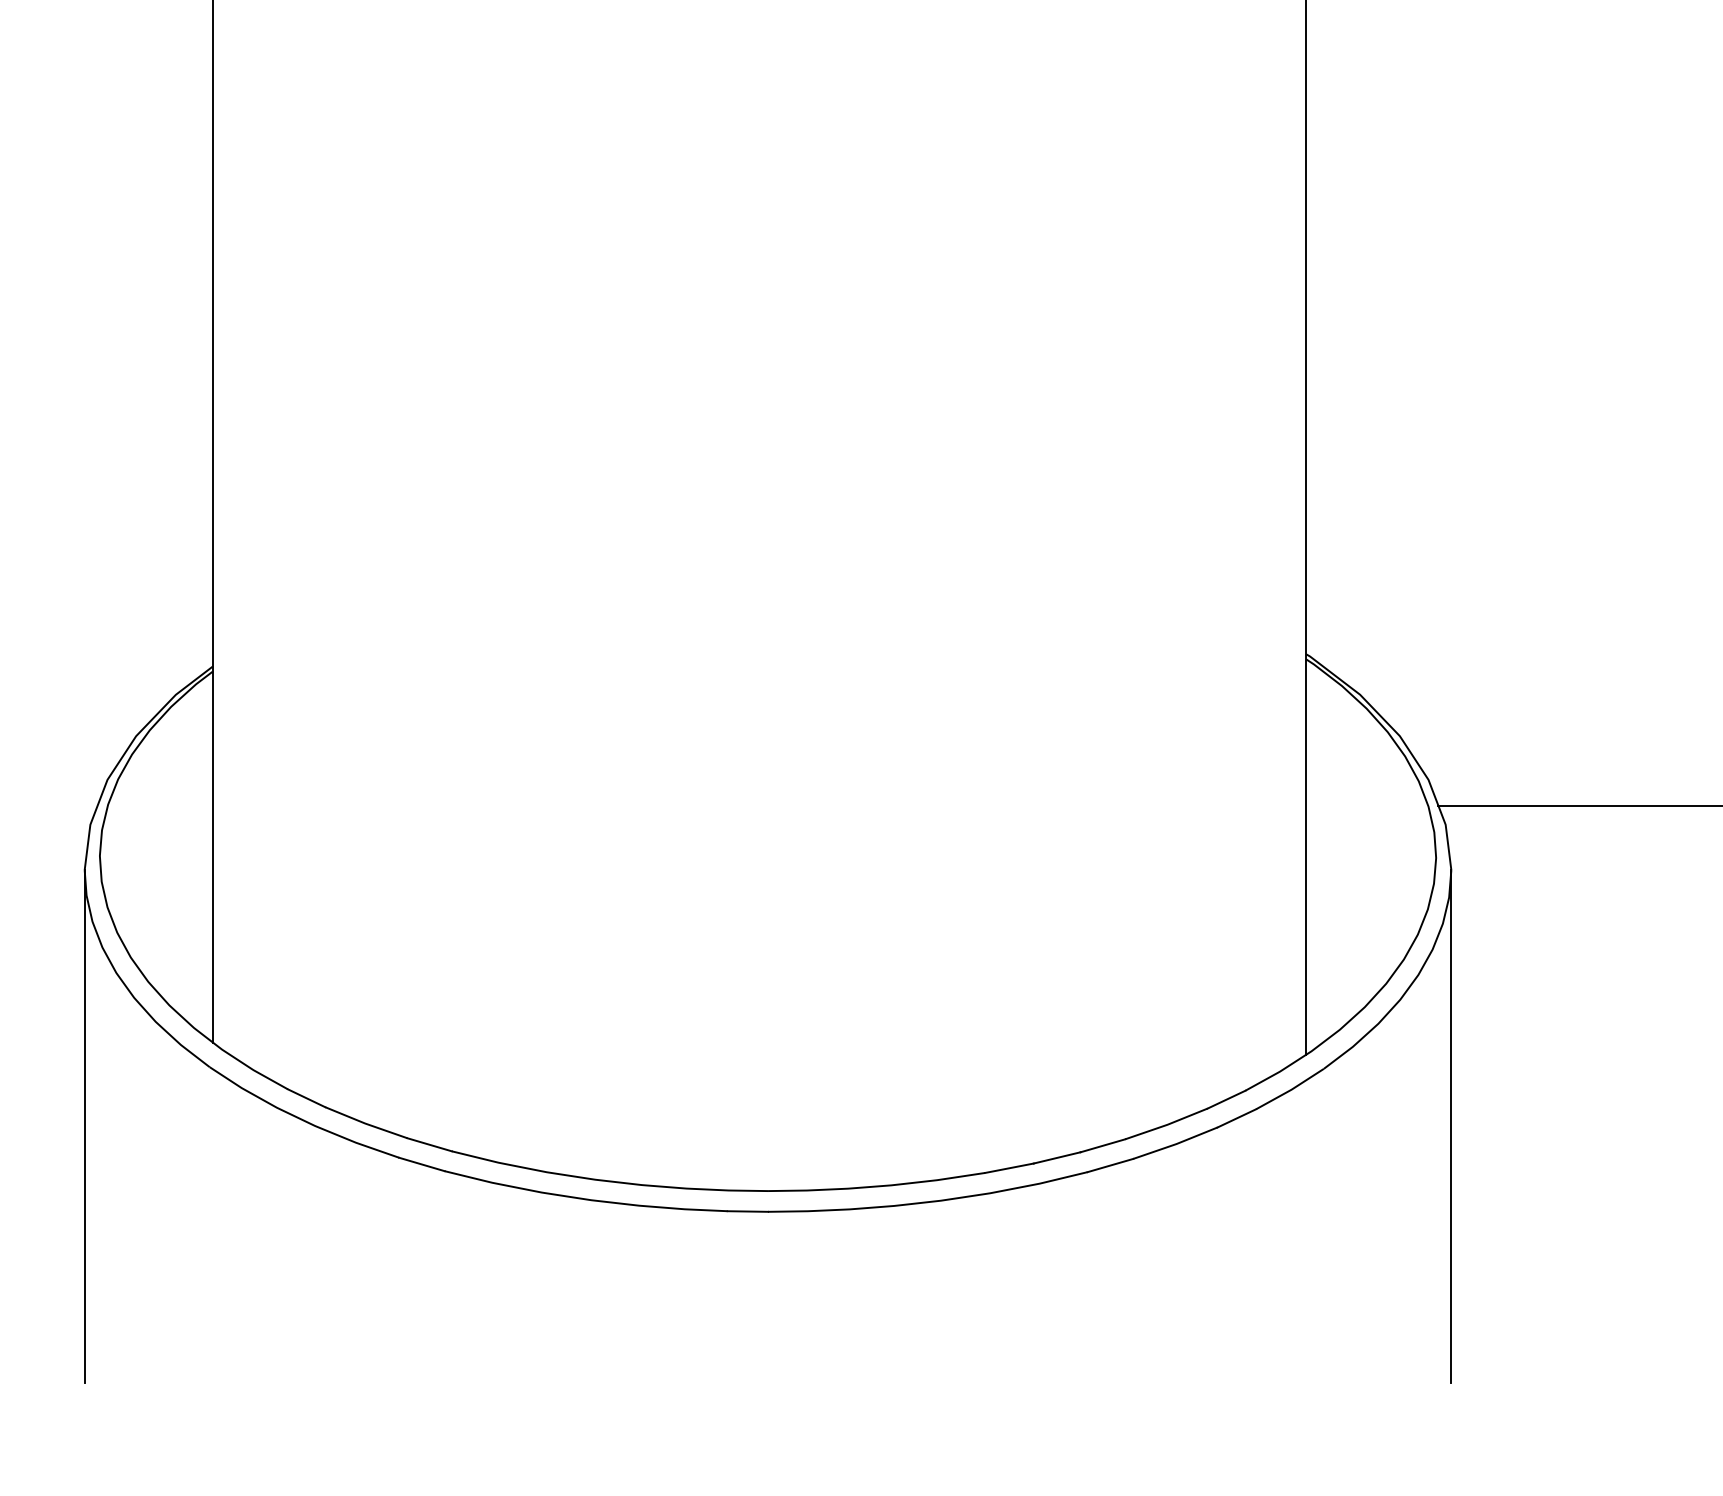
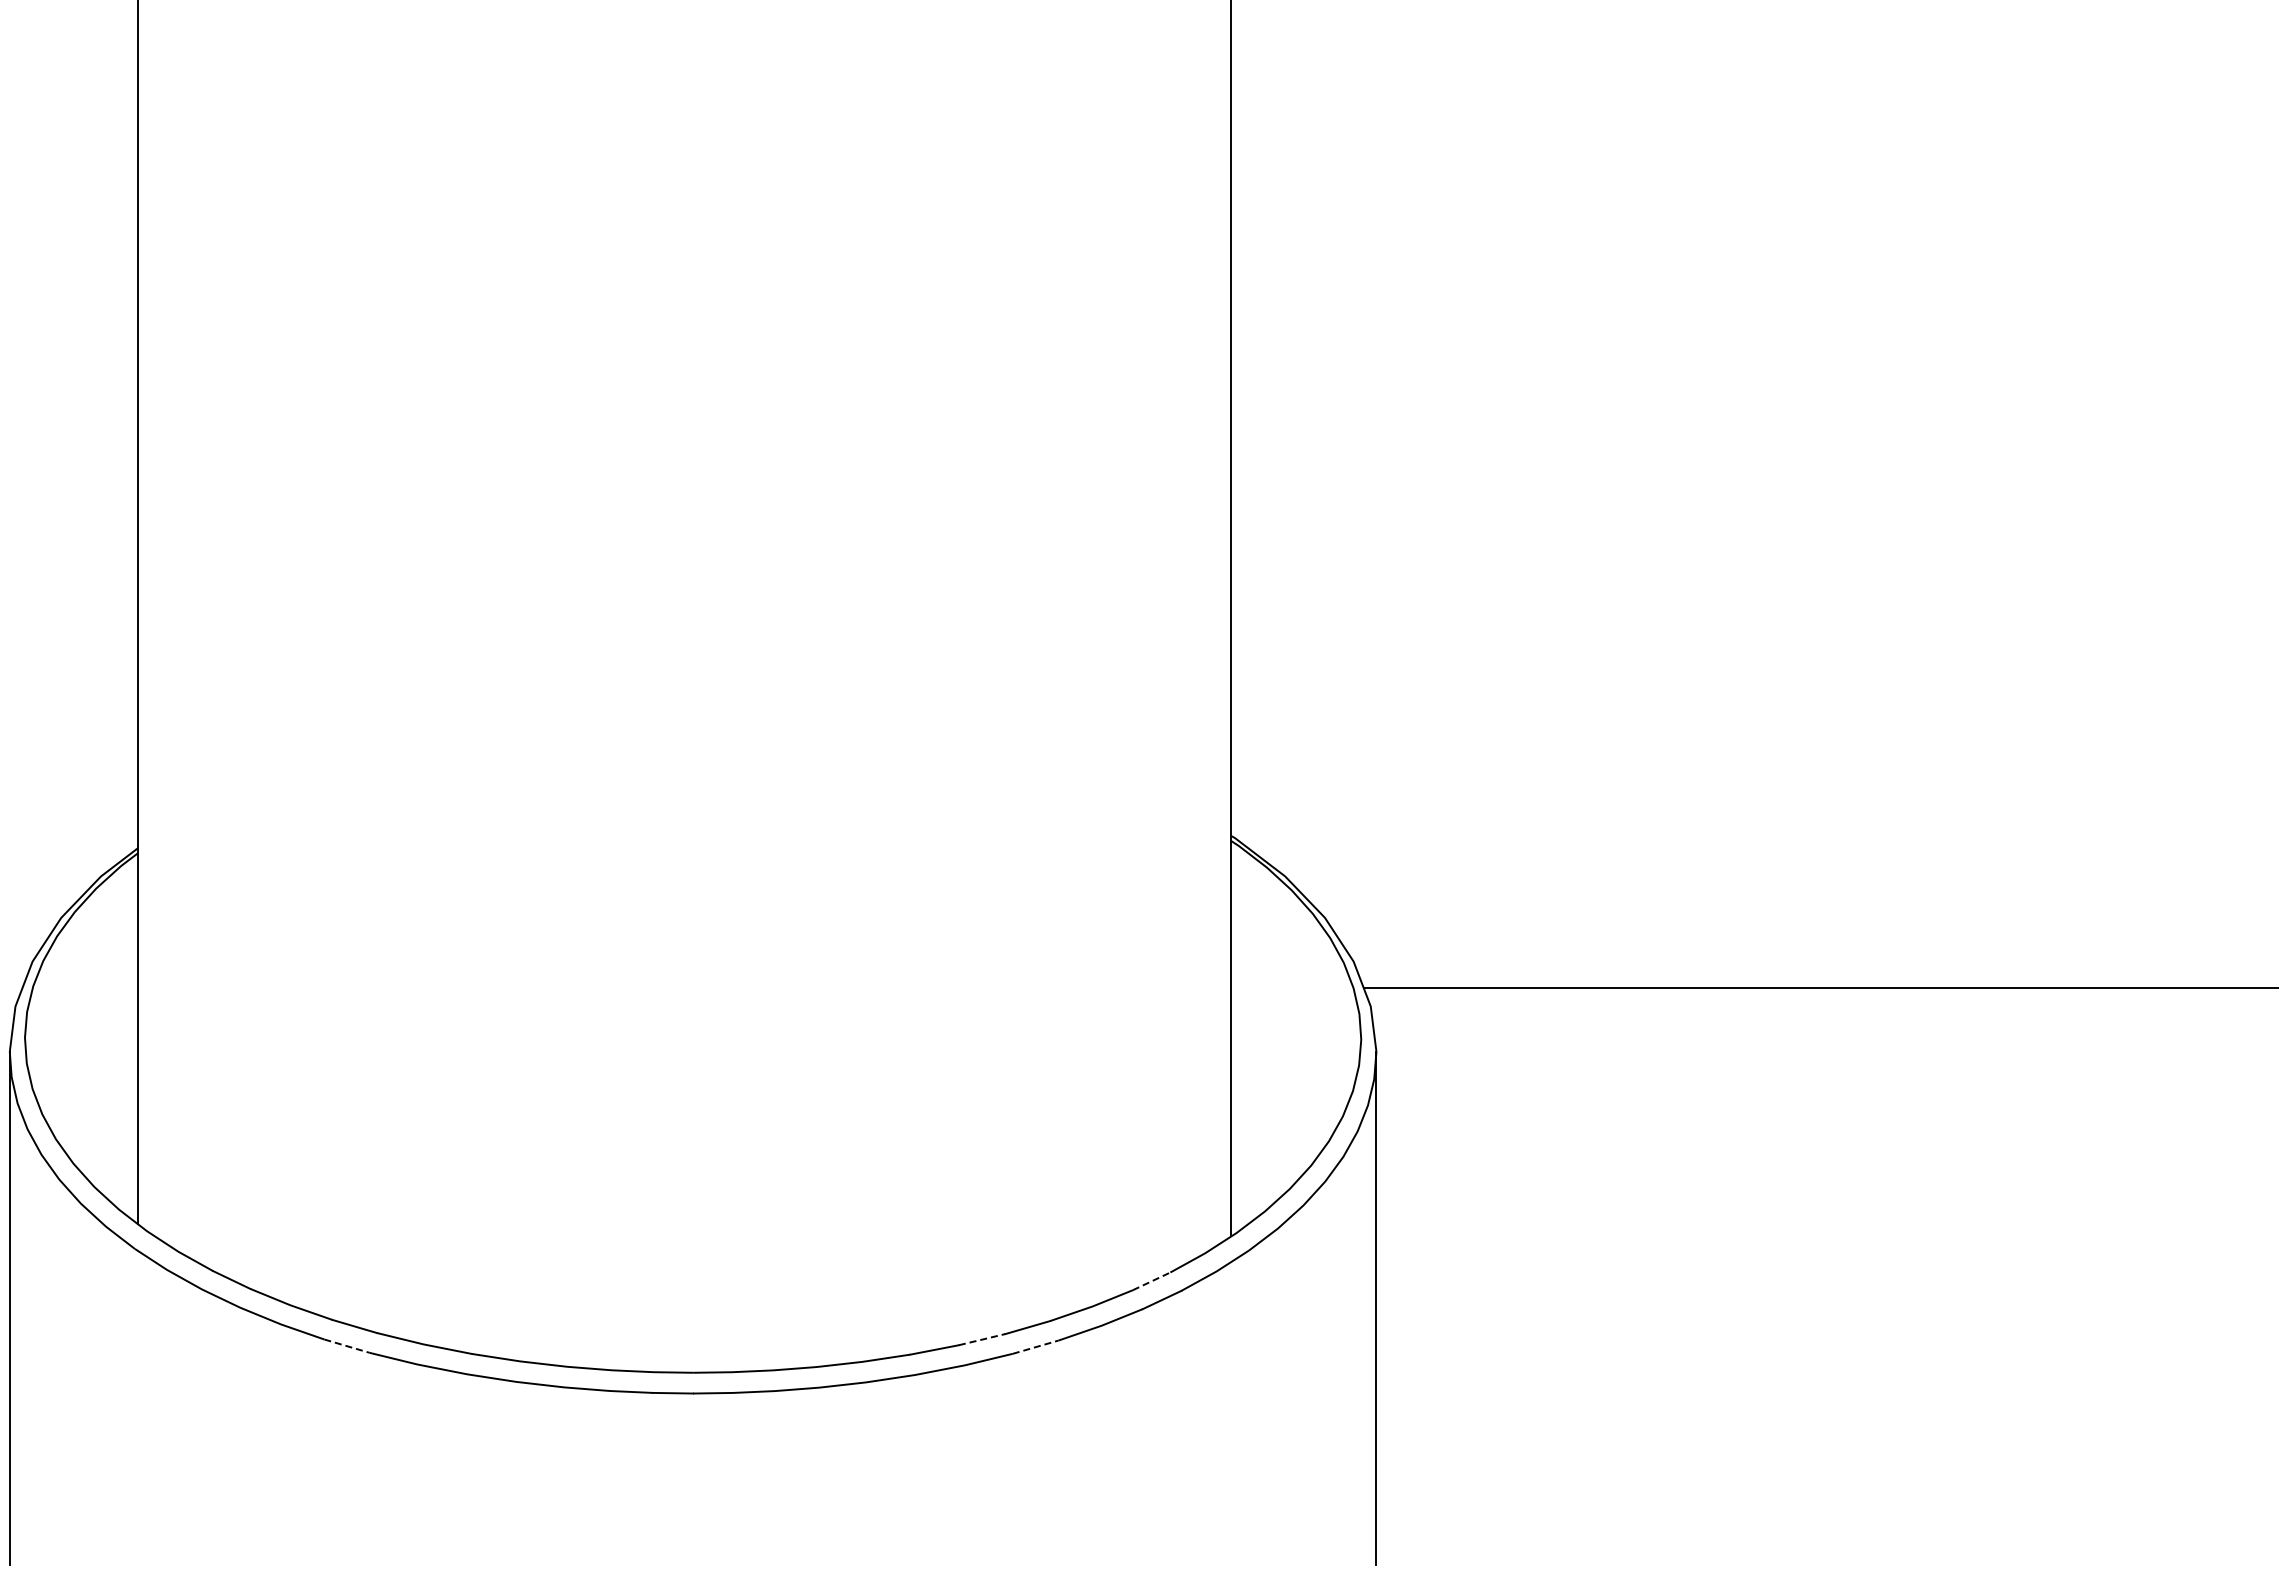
line: (1226, 1099) -> (1151, 1281), solid -> dashed
line: (1057, 1157) -> (982, 1339), solid -> dashed
line: (422, 1164) -> (347, 1346), solid -> dashed
line: (1110, 1165) -> (1035, 1347), solid -> dashed

